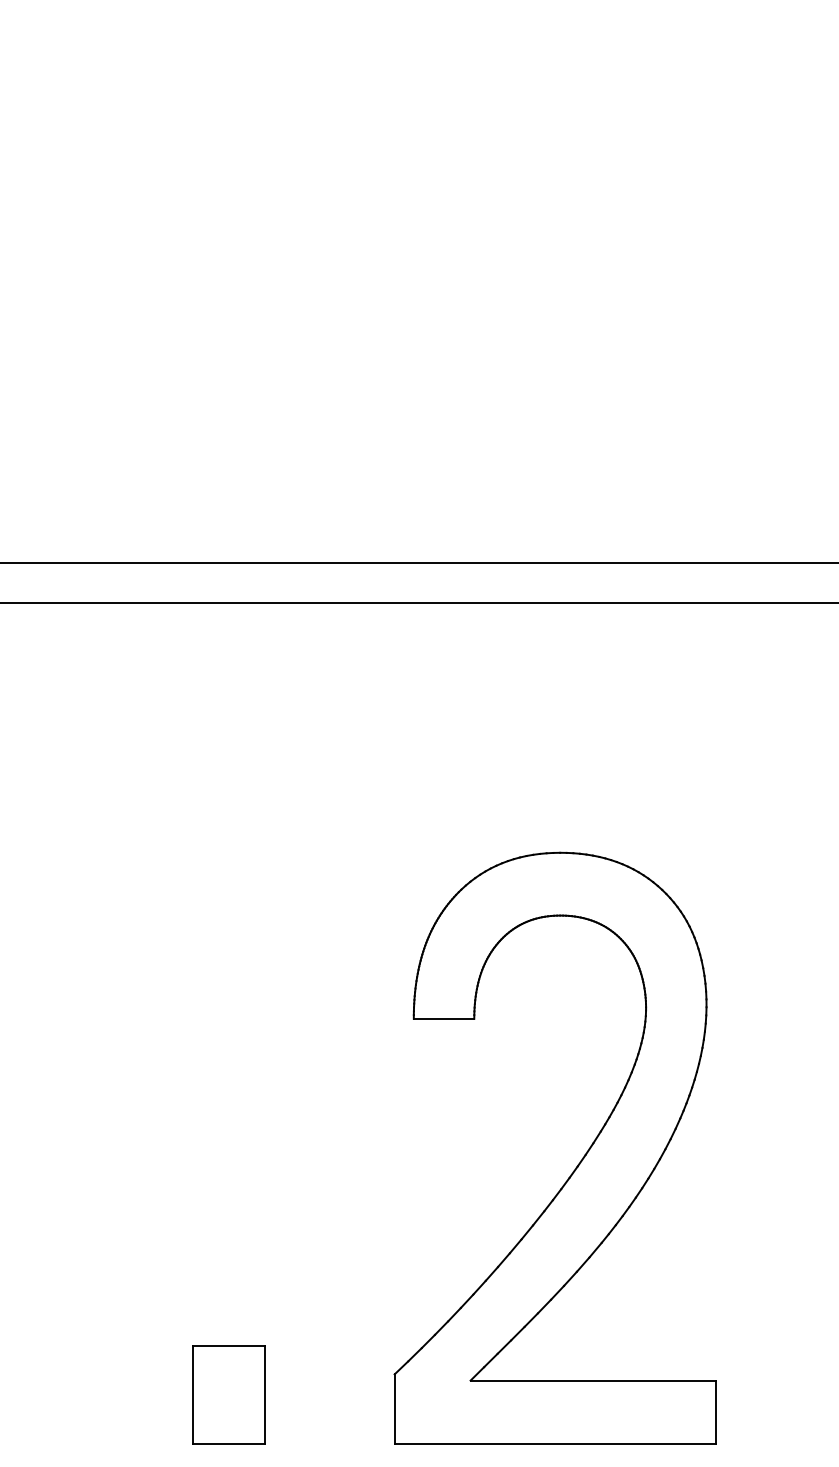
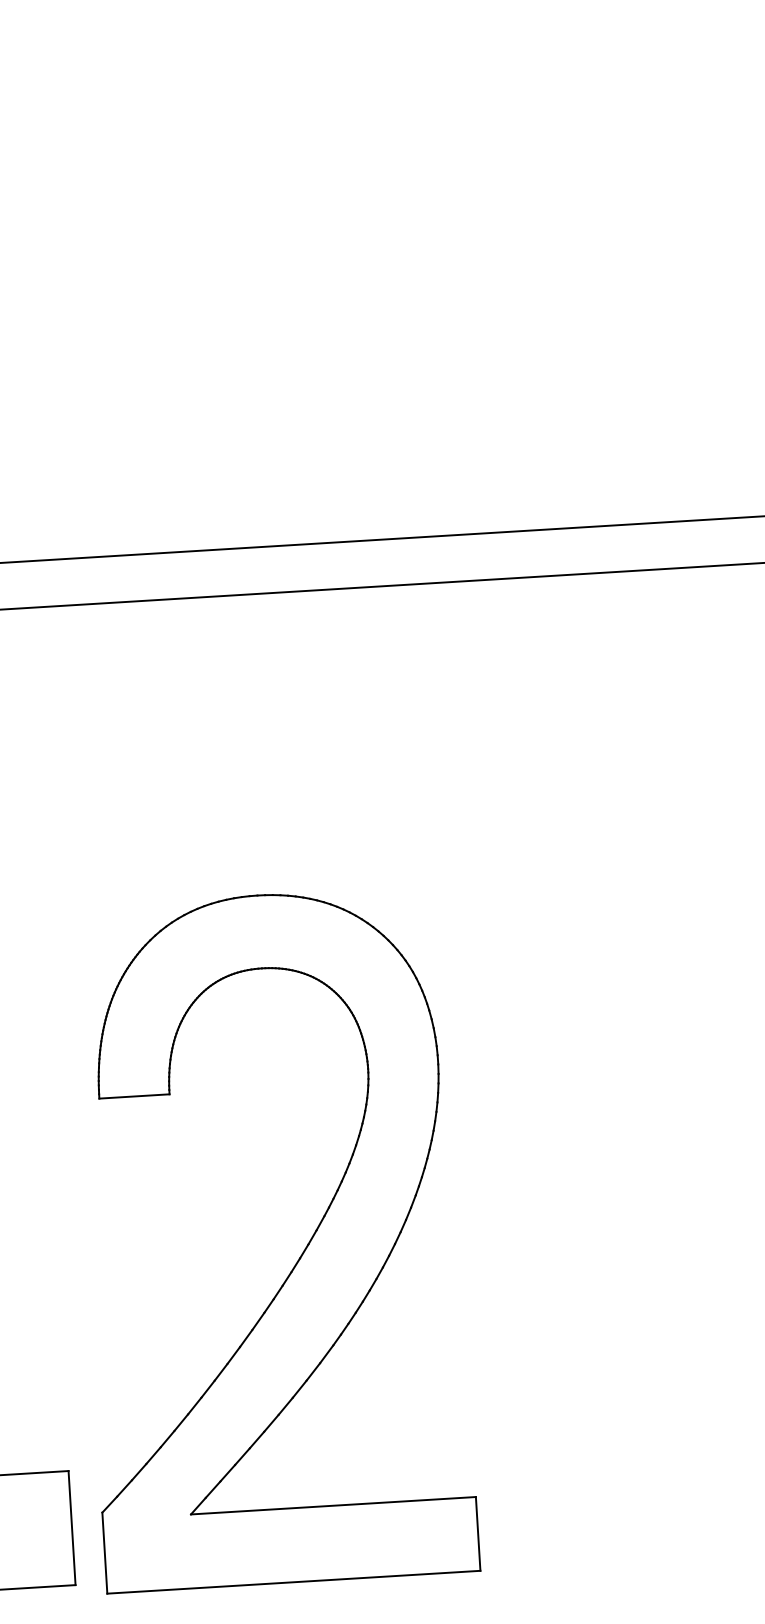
part: (577, 1164) -> (299, 1256), moved

